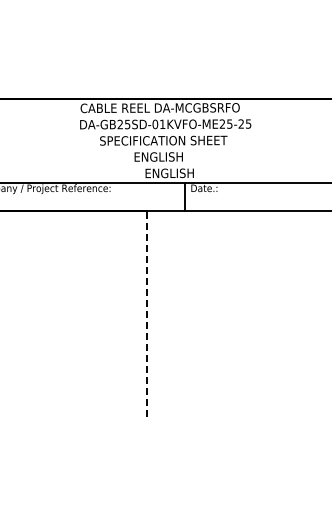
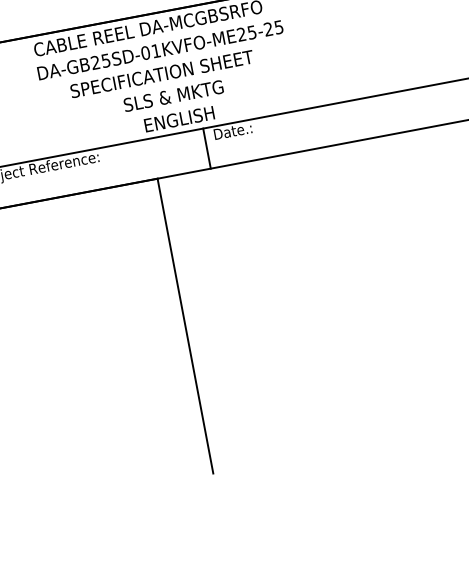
text: (168, 156) -> (173, 95), ENGLISH -> SLS & MKTG
line: (147, 313) -> (185, 325), dashed -> solid

